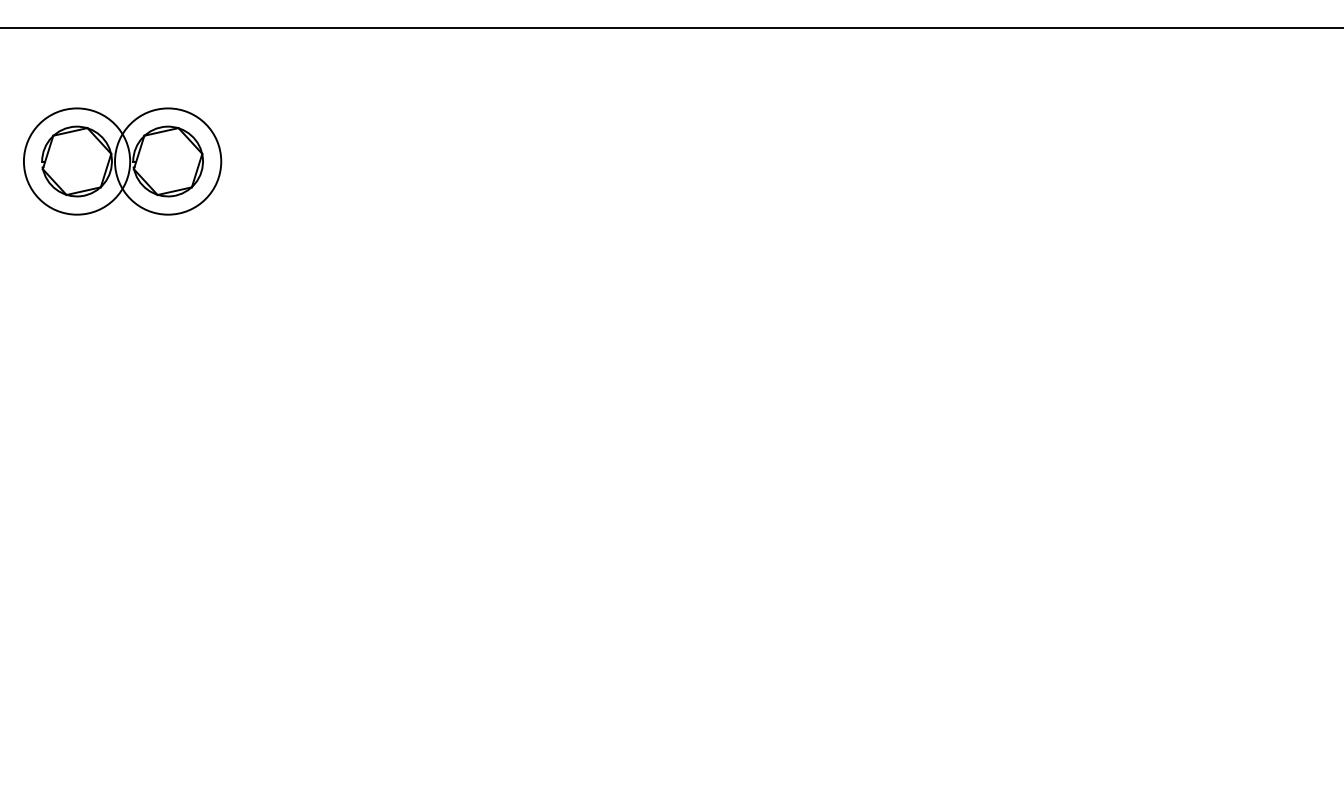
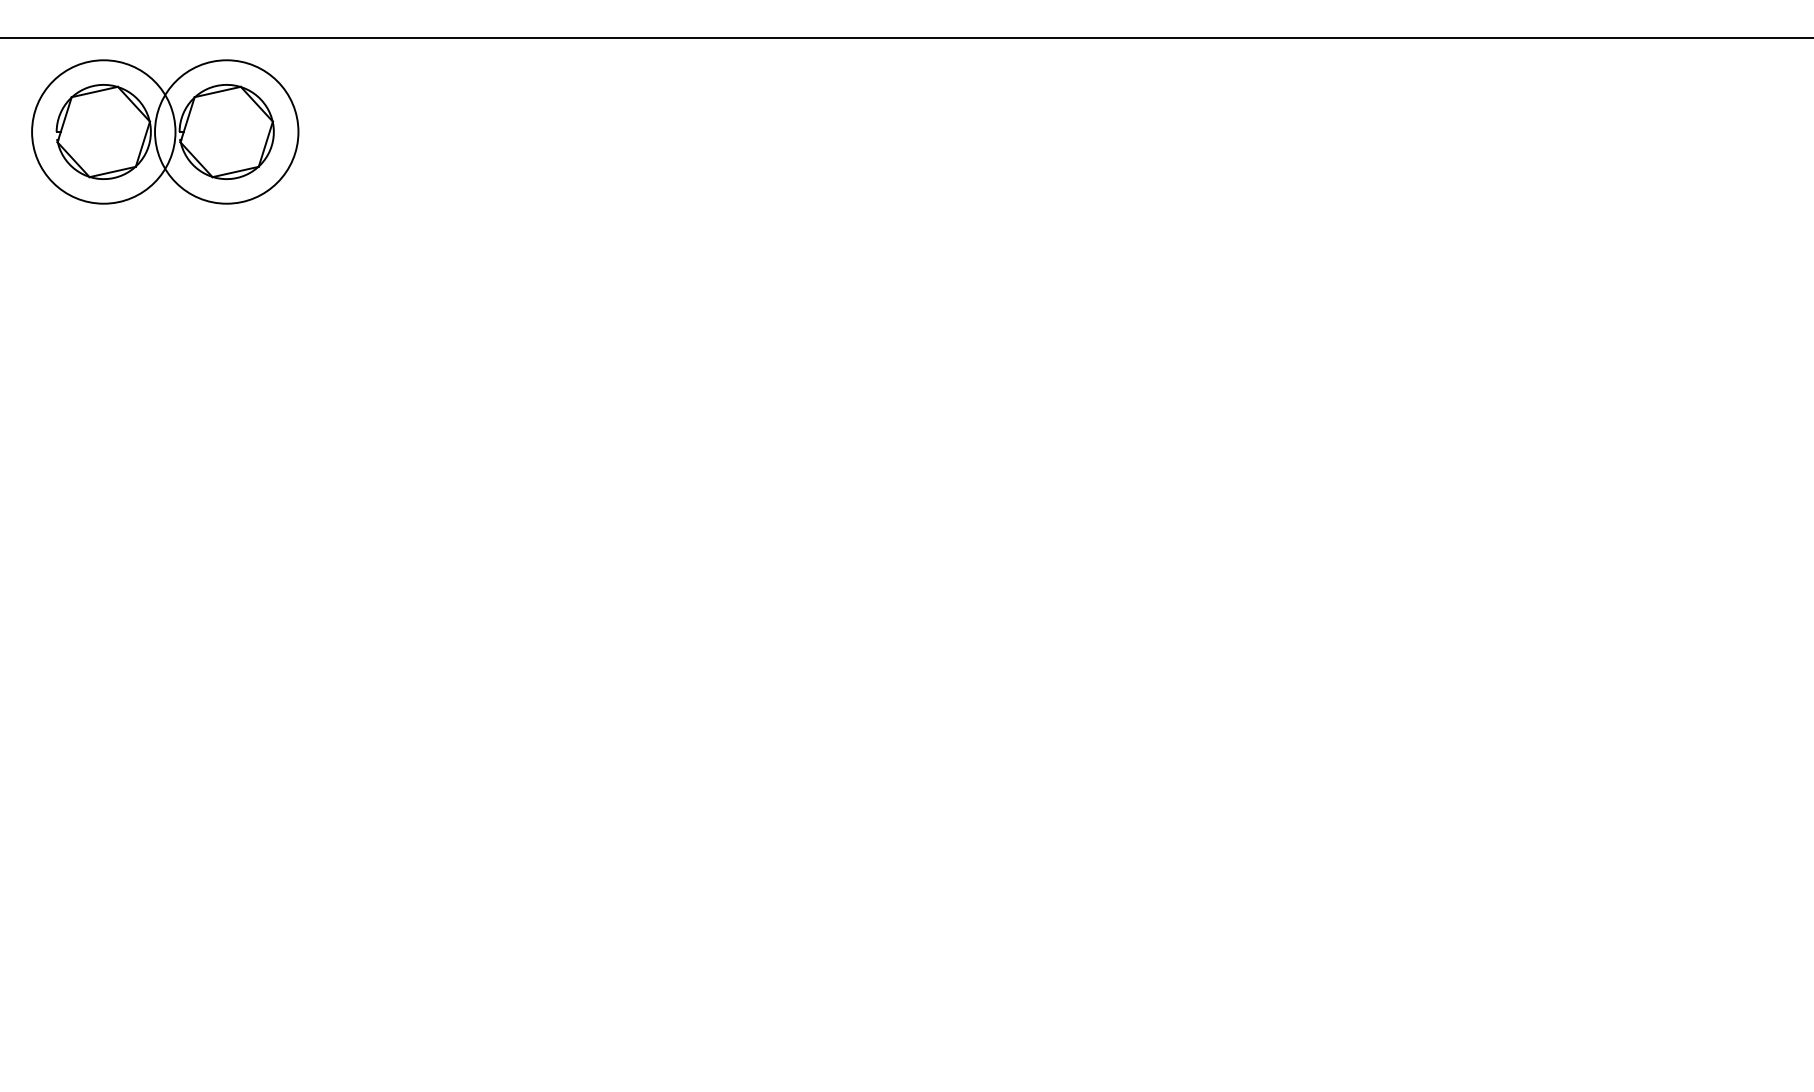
part: (122, 161) -> (165, 131), moved

